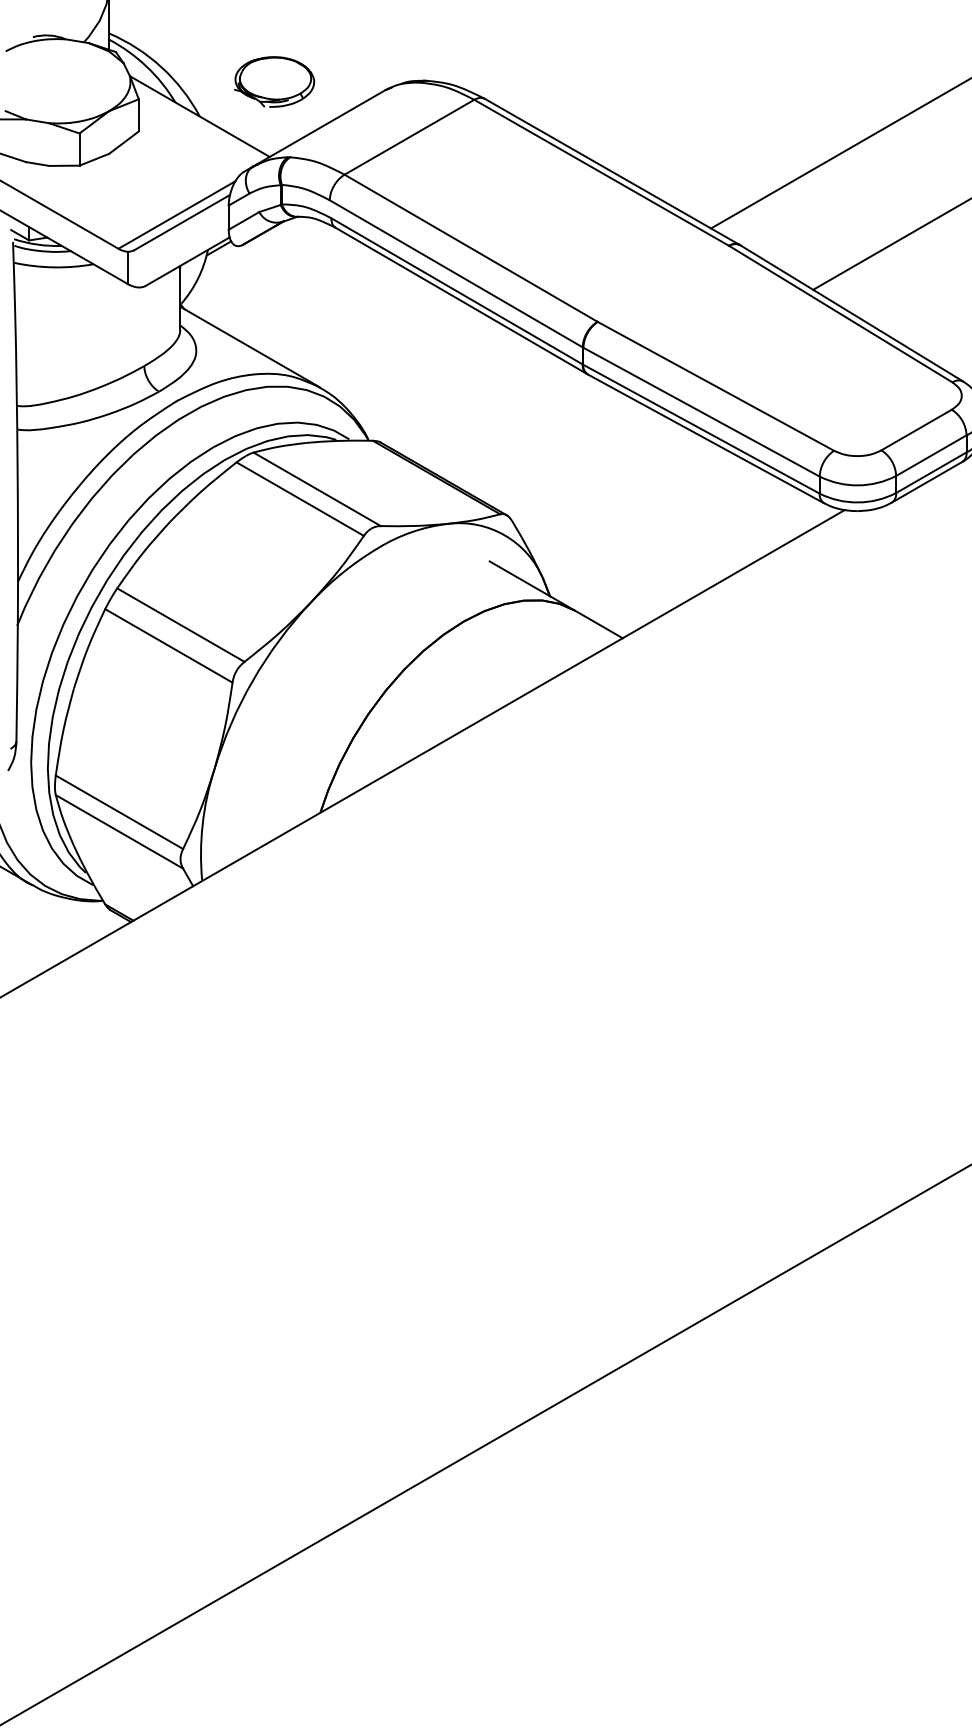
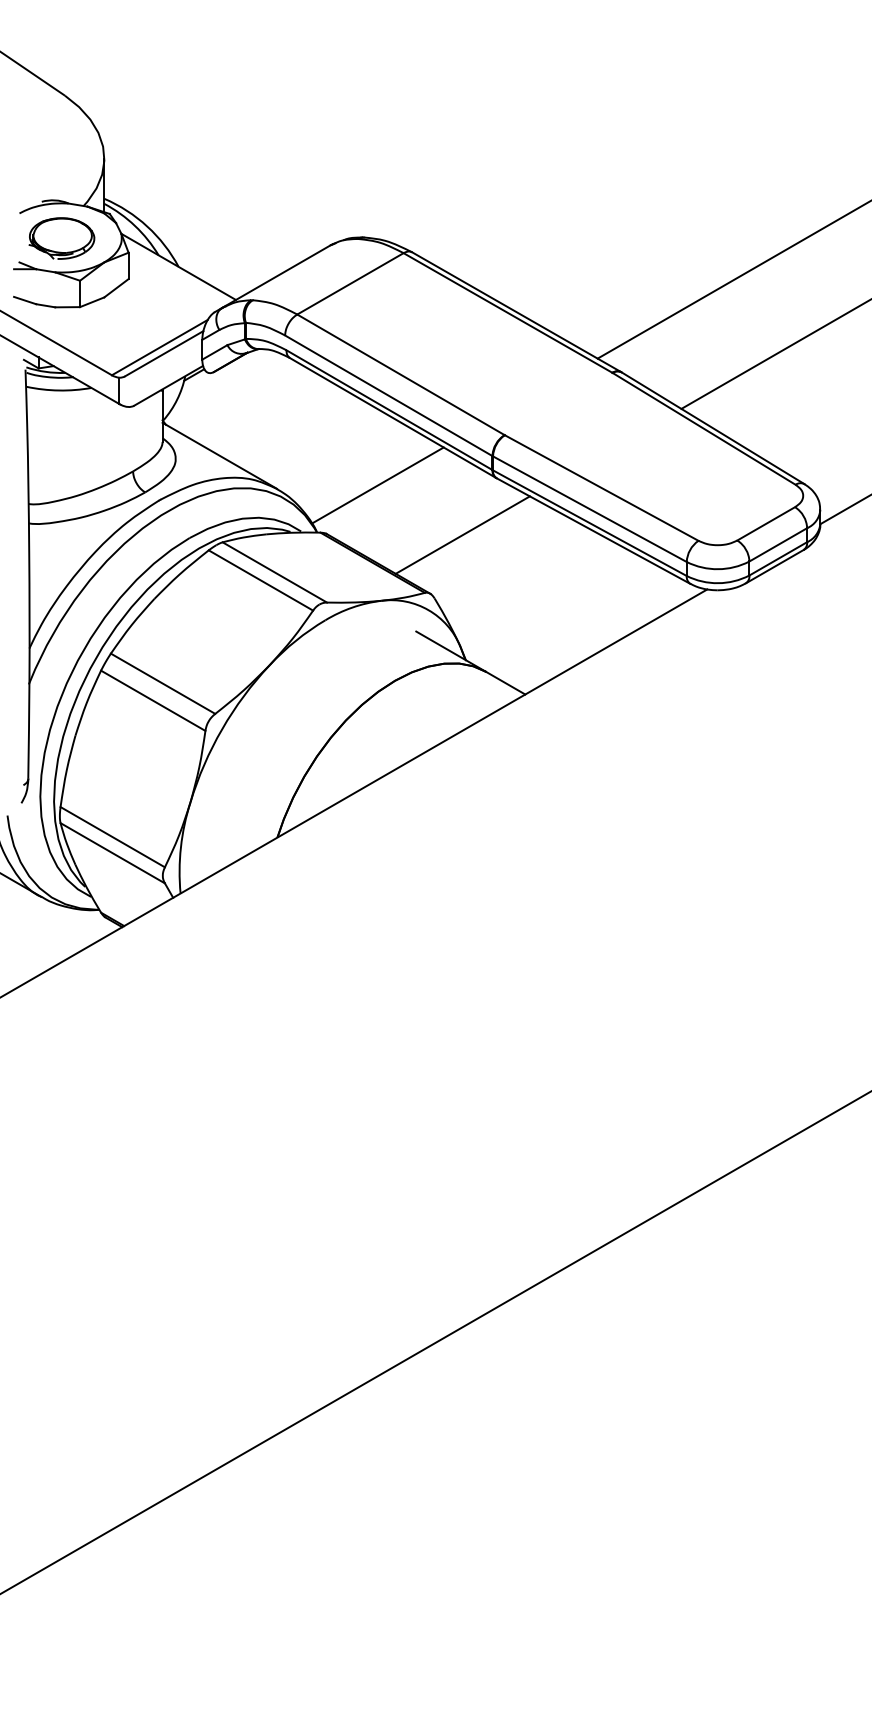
part: (274, 81) -> (61, 238), moved
line: (442, 383) -> (377, 485), added
line: (546, 443) -> (462, 534), added

